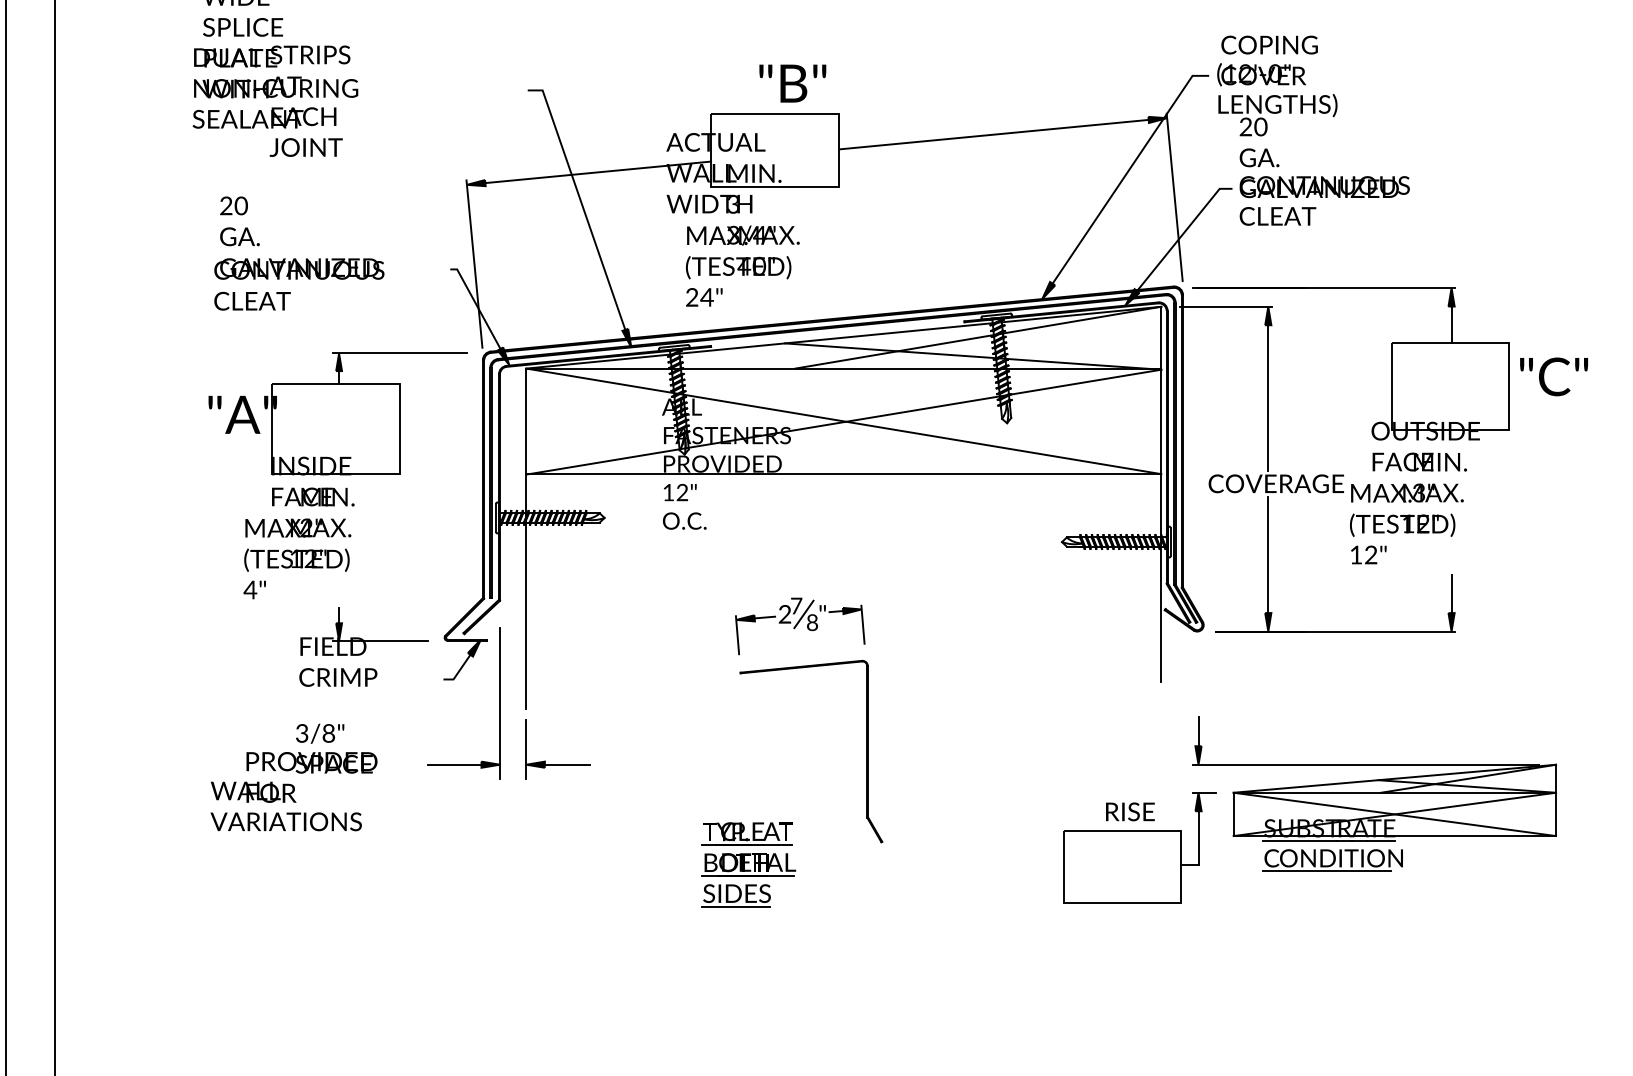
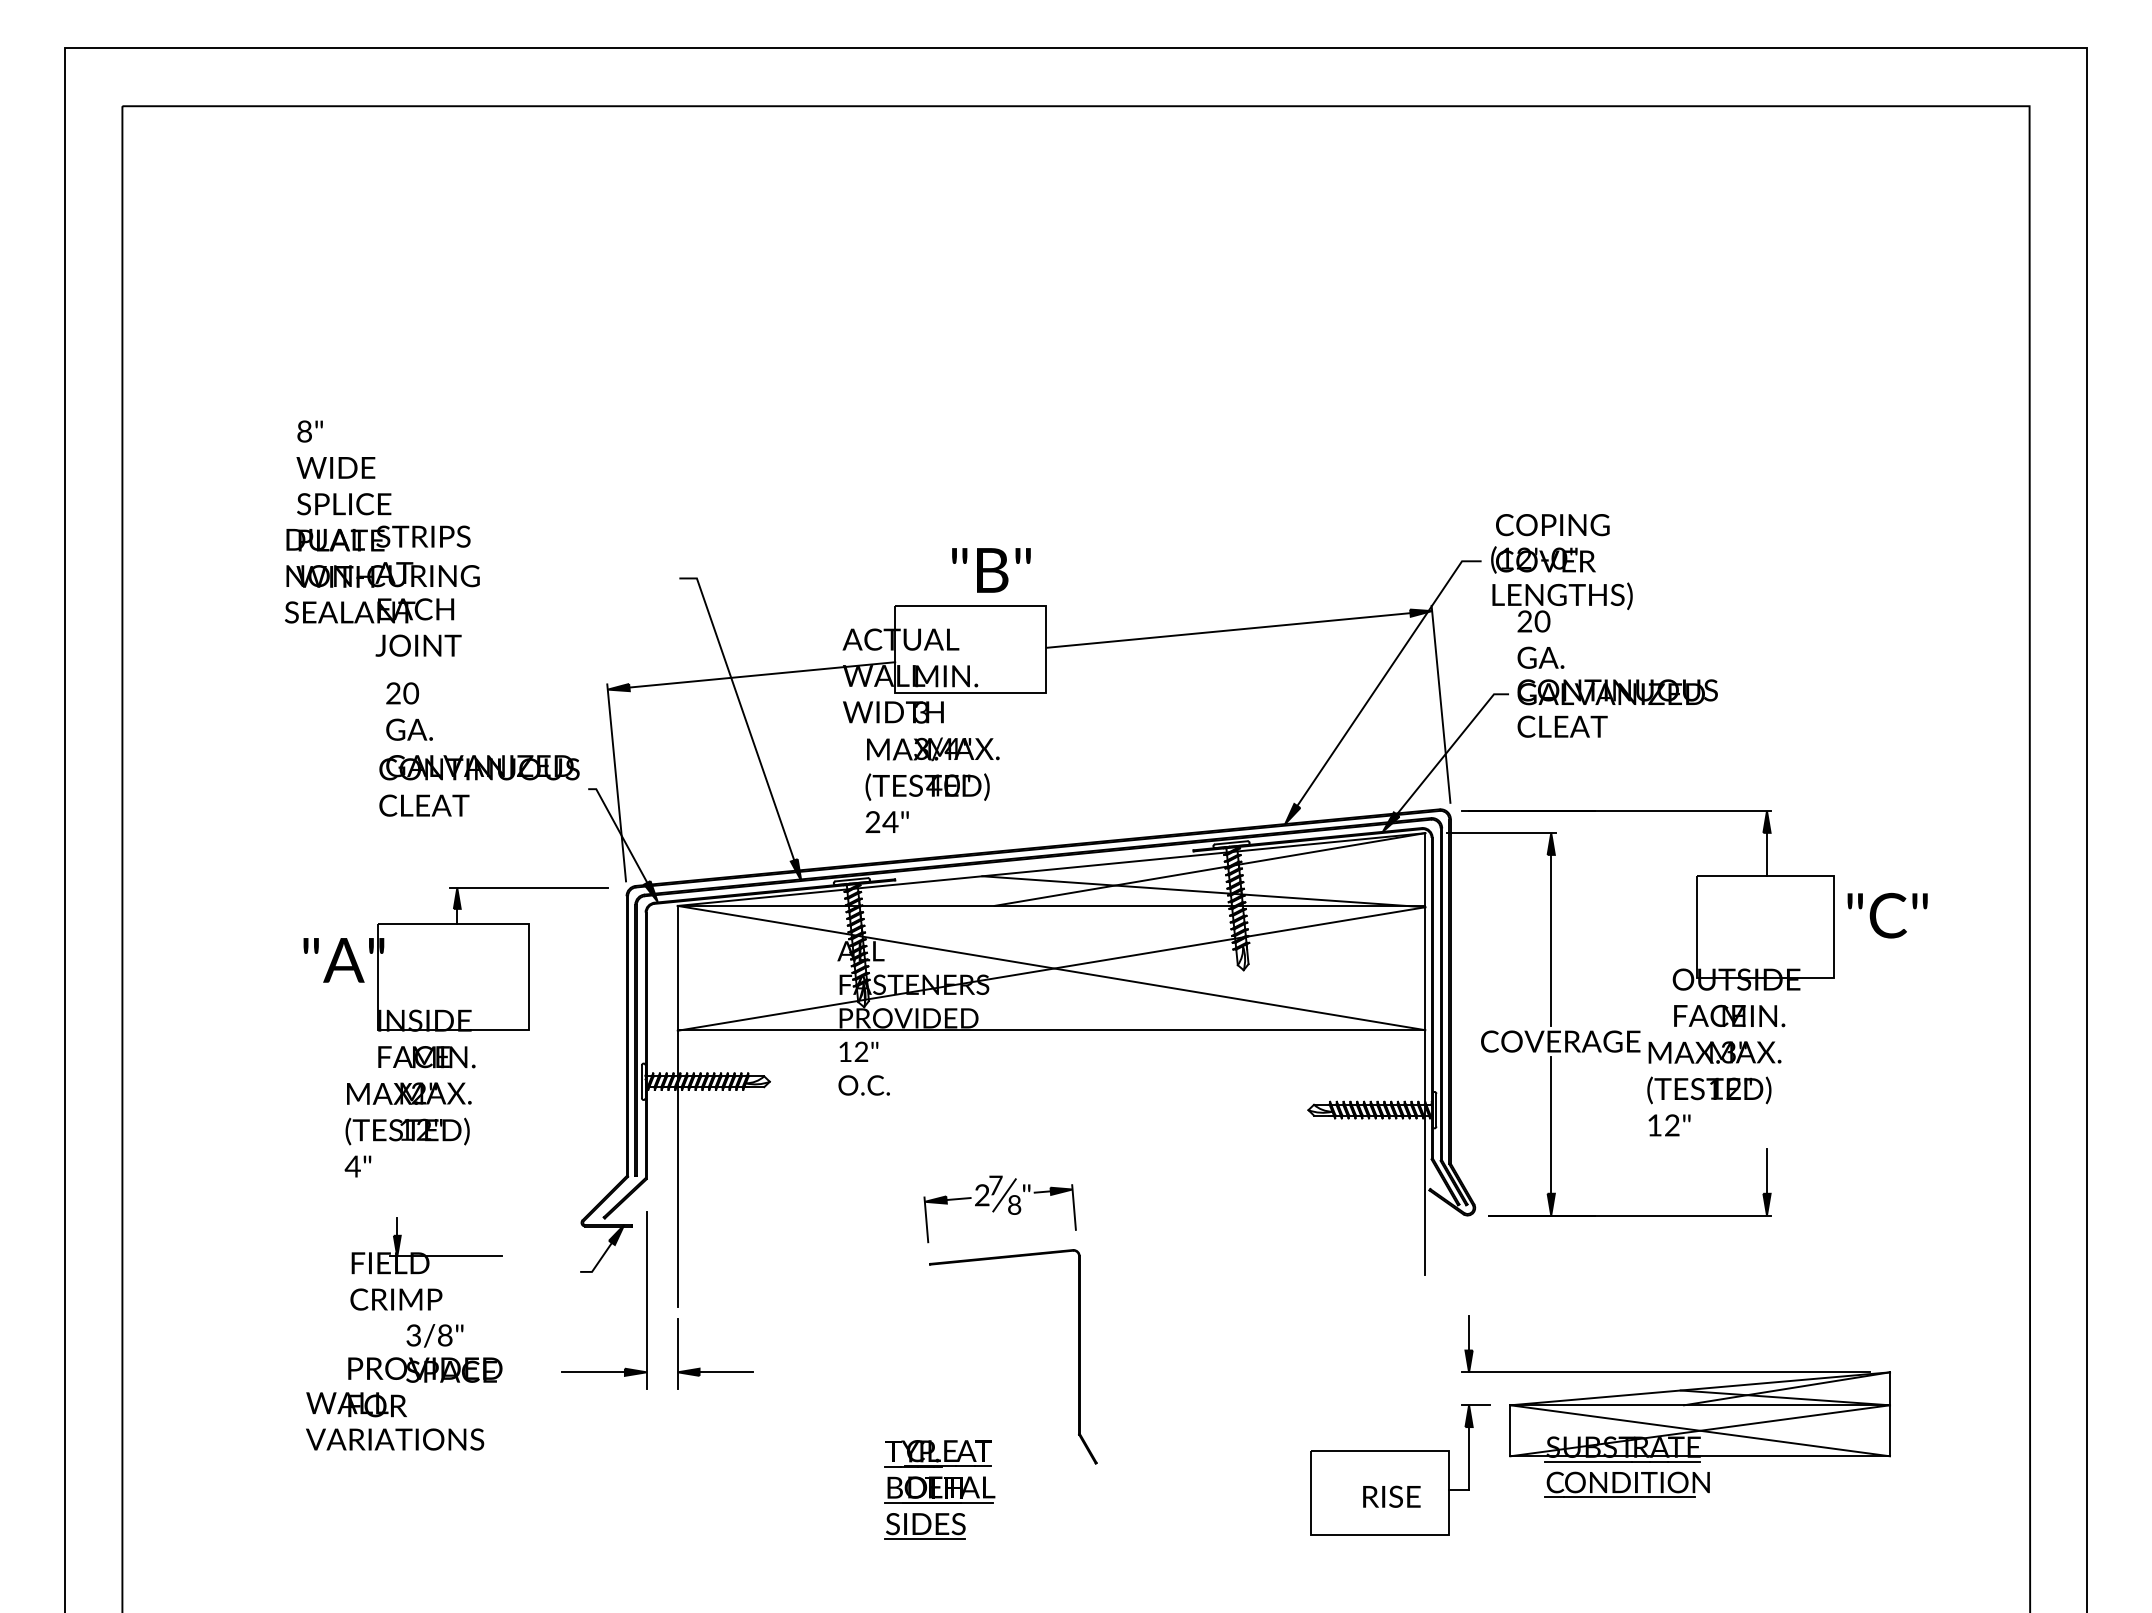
text: (299, 253) -> (479, 749), moved
part: (363, 646) -> (426, 1263), moved
text: (1130, 811) -> (1391, 1496), moved

